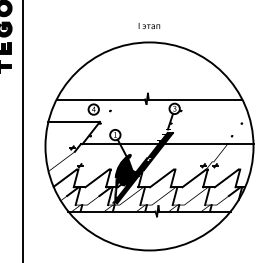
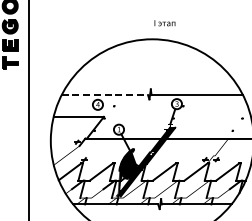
text: (149, 25) -> (165, 22), moved
line: (101, 99) -> (105, 95), solid -> dashed

